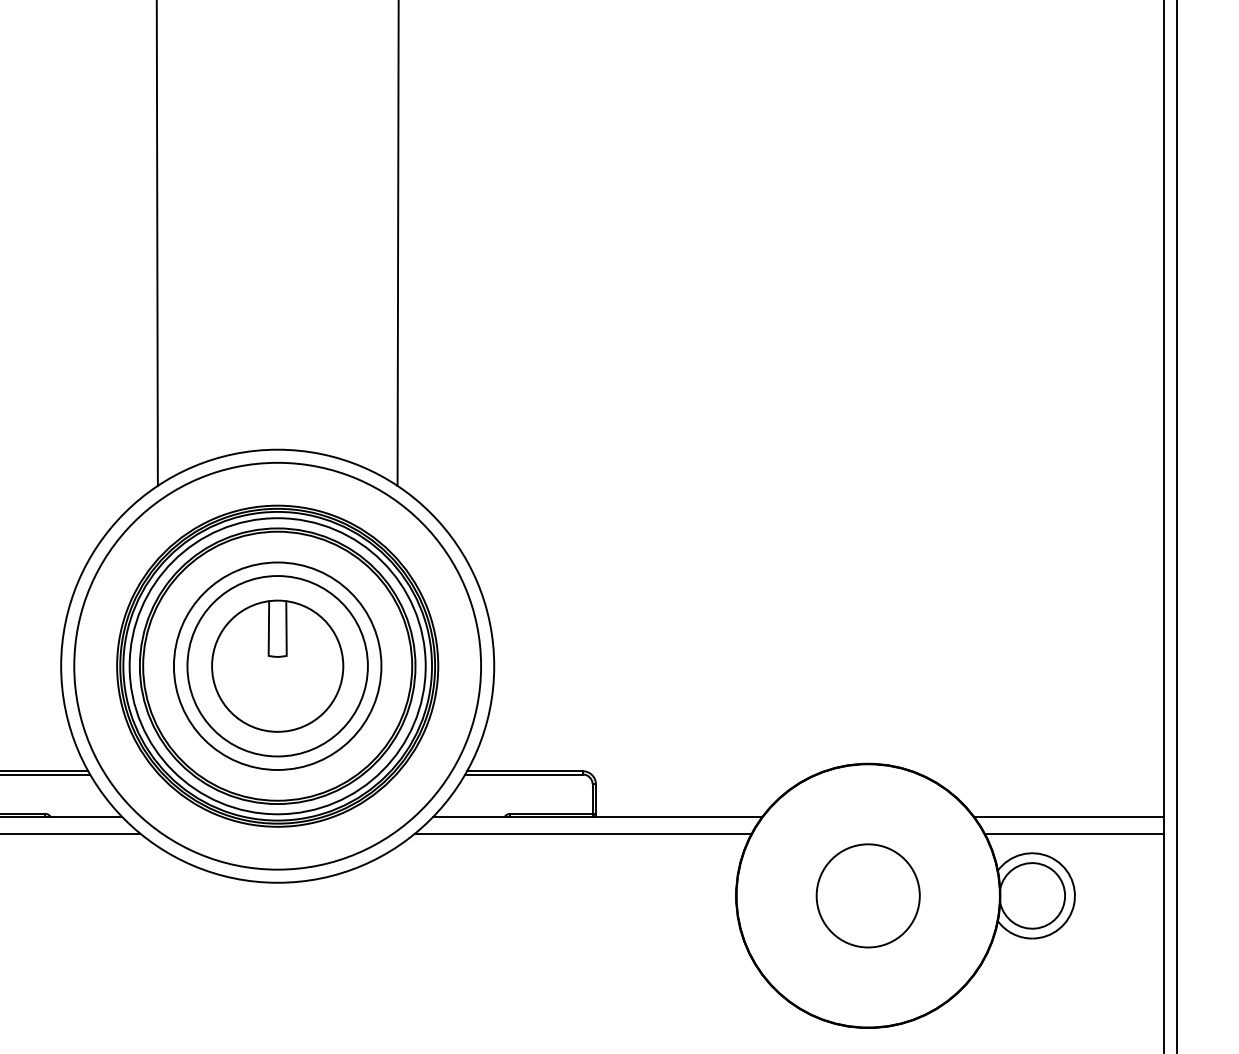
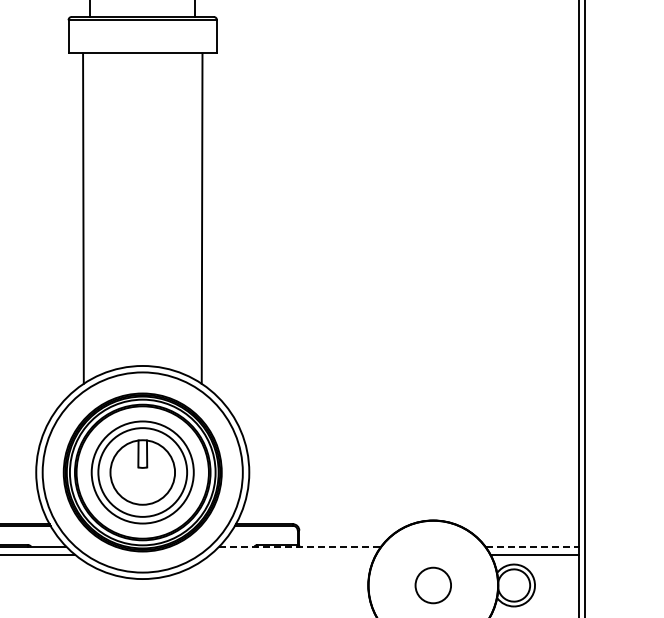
line: (598, 816) -> (300, 546), solid -> dashed
line: (1069, 816) -> (532, 546), solid -> dashed
line: (582, 832) -> (292, 554), removed
circle: (866, 895) -> (432, 585), size x0.7

